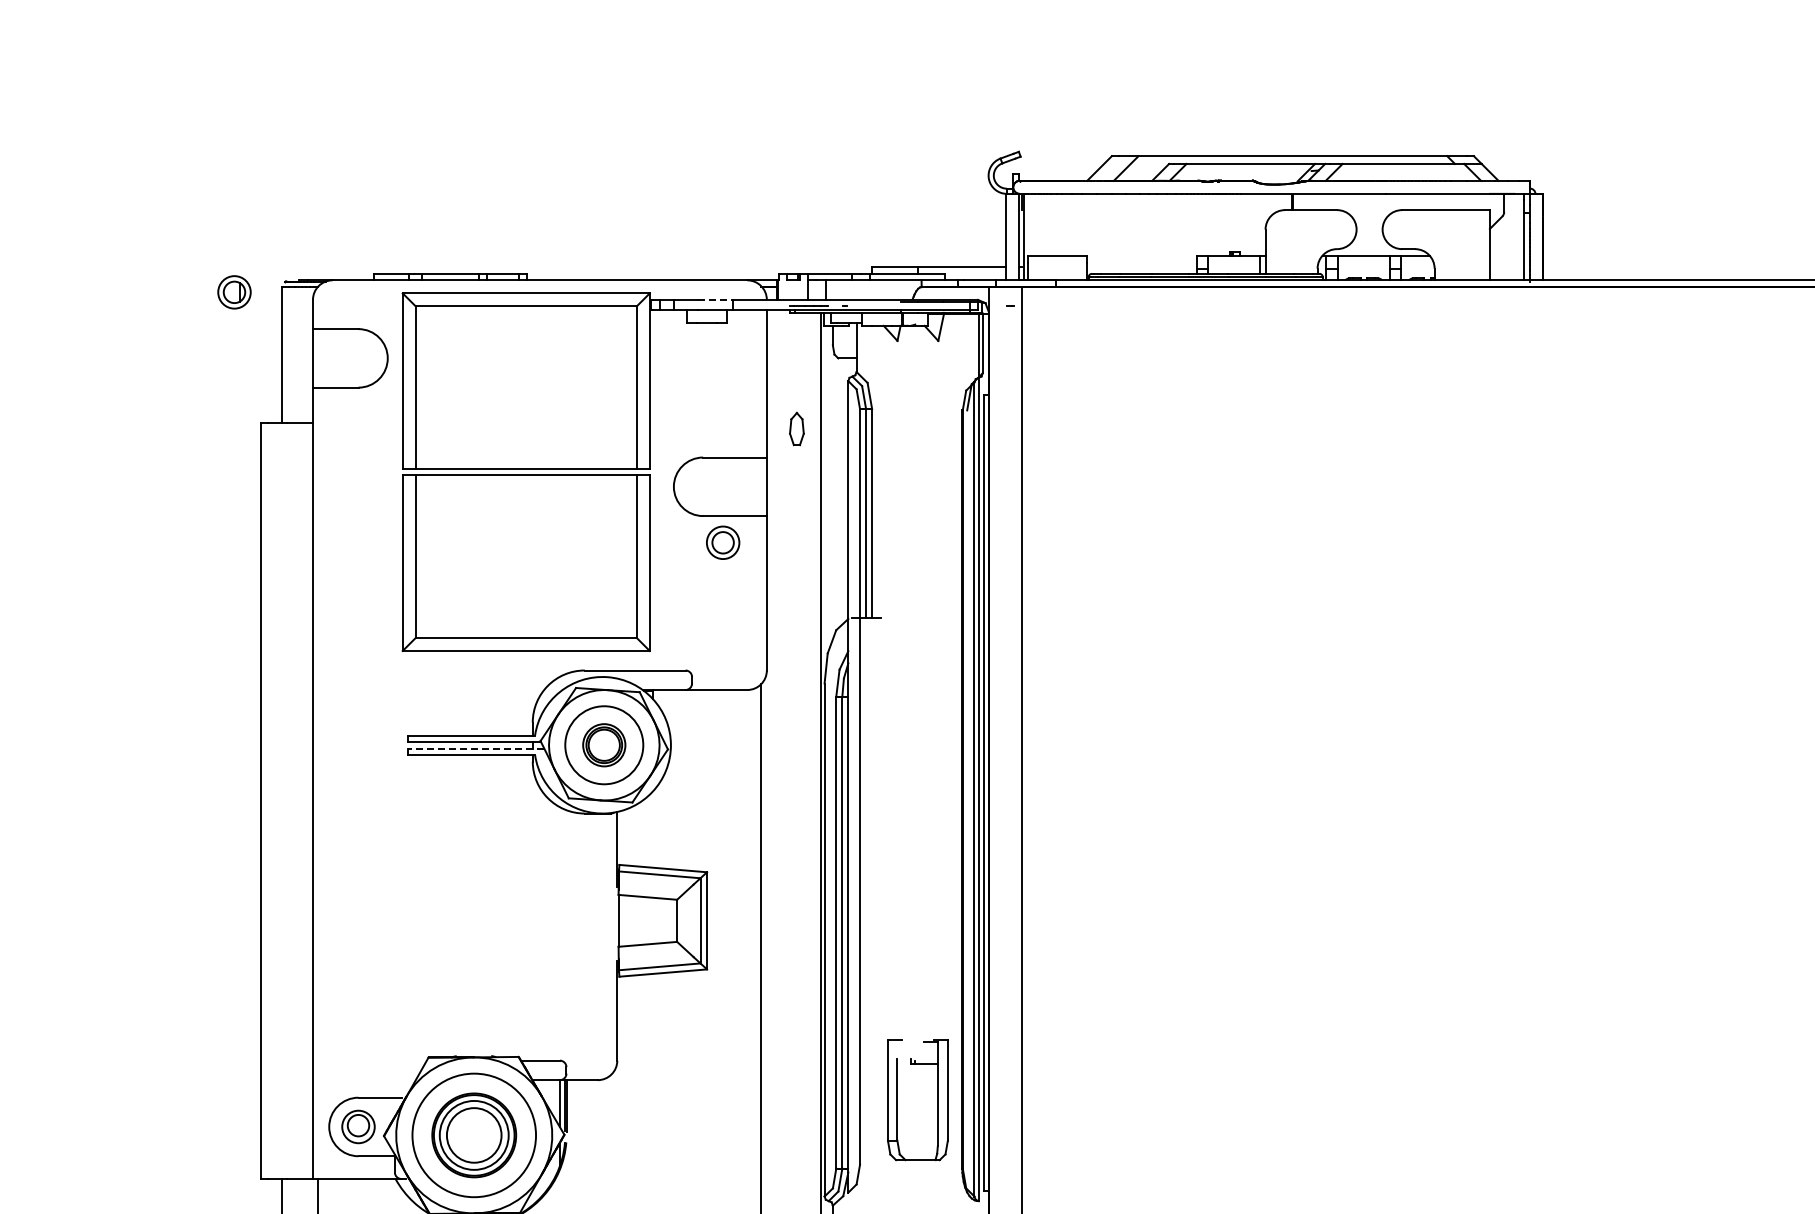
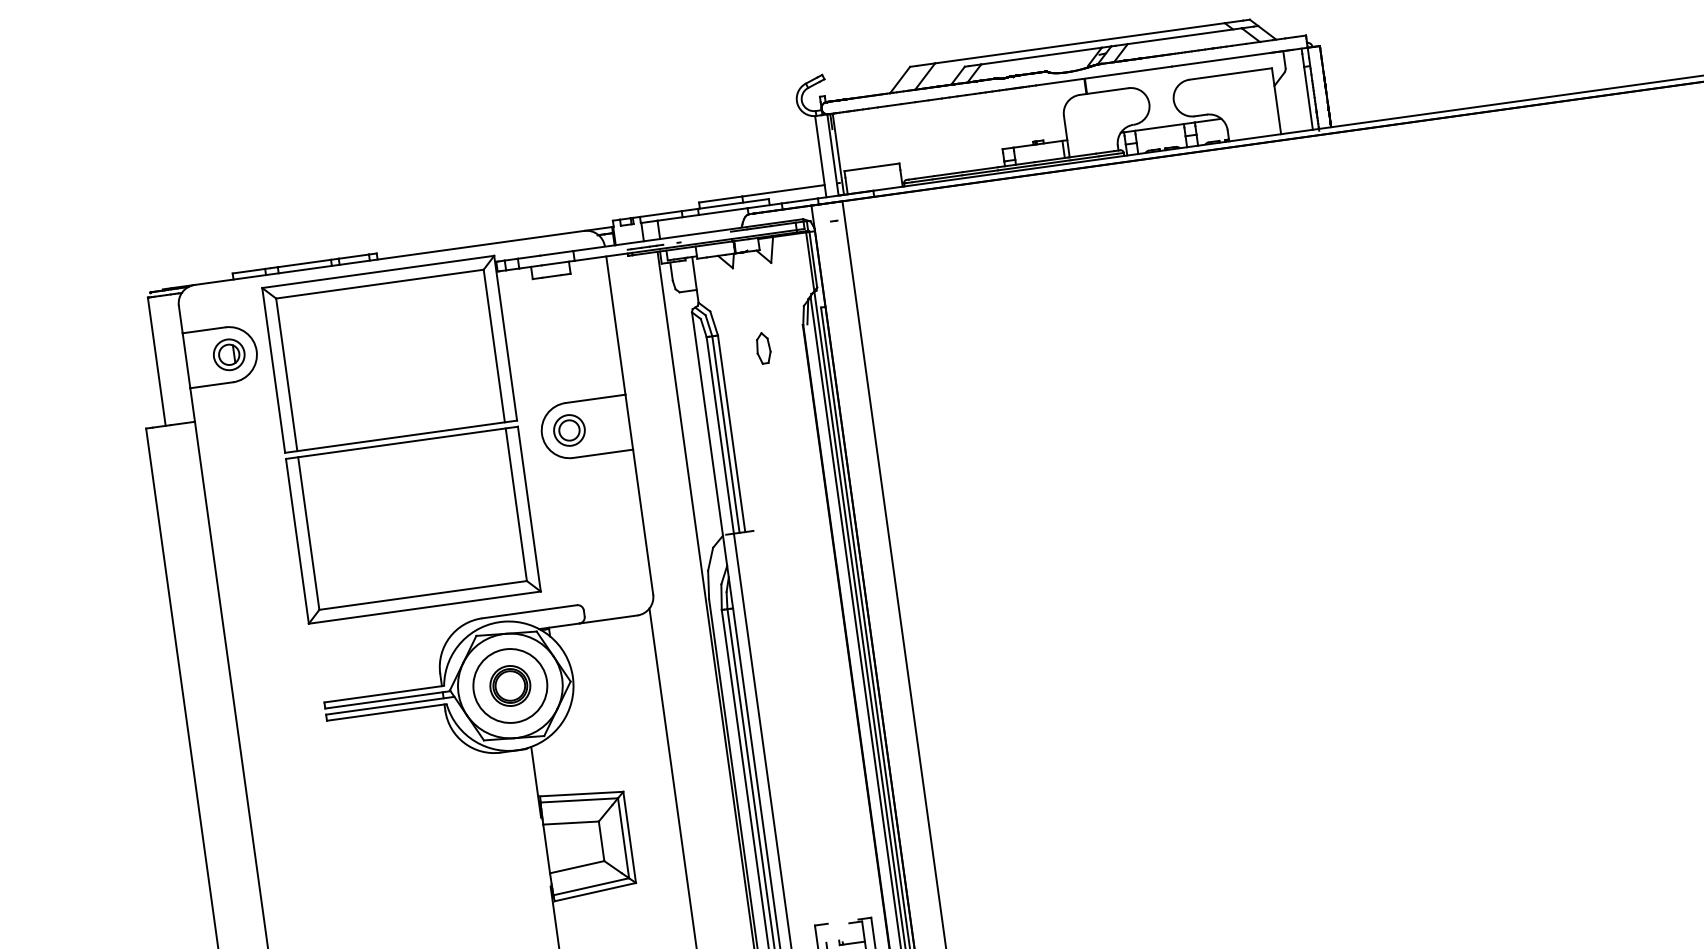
part: (234, 292) -> (229, 354), moved
line: (715, 299) -> (556, 253), dashed -> solid
part: (796, 428) -> (763, 347), moved
part: (723, 542) -> (569, 430), moved
line: (475, 748) -> (389, 705), dashed -> solid

